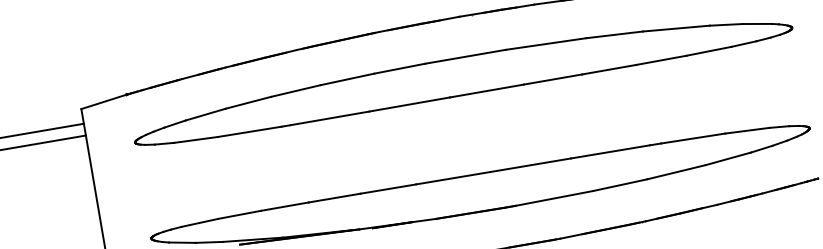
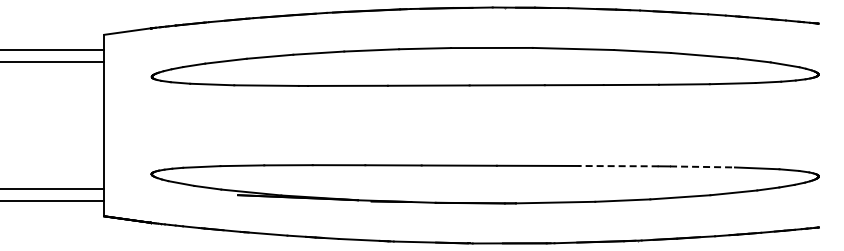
line: (694, 137) -> (703, 166), solid -> dashed
line: (610, 152) -> (618, 166), solid -> dashed

